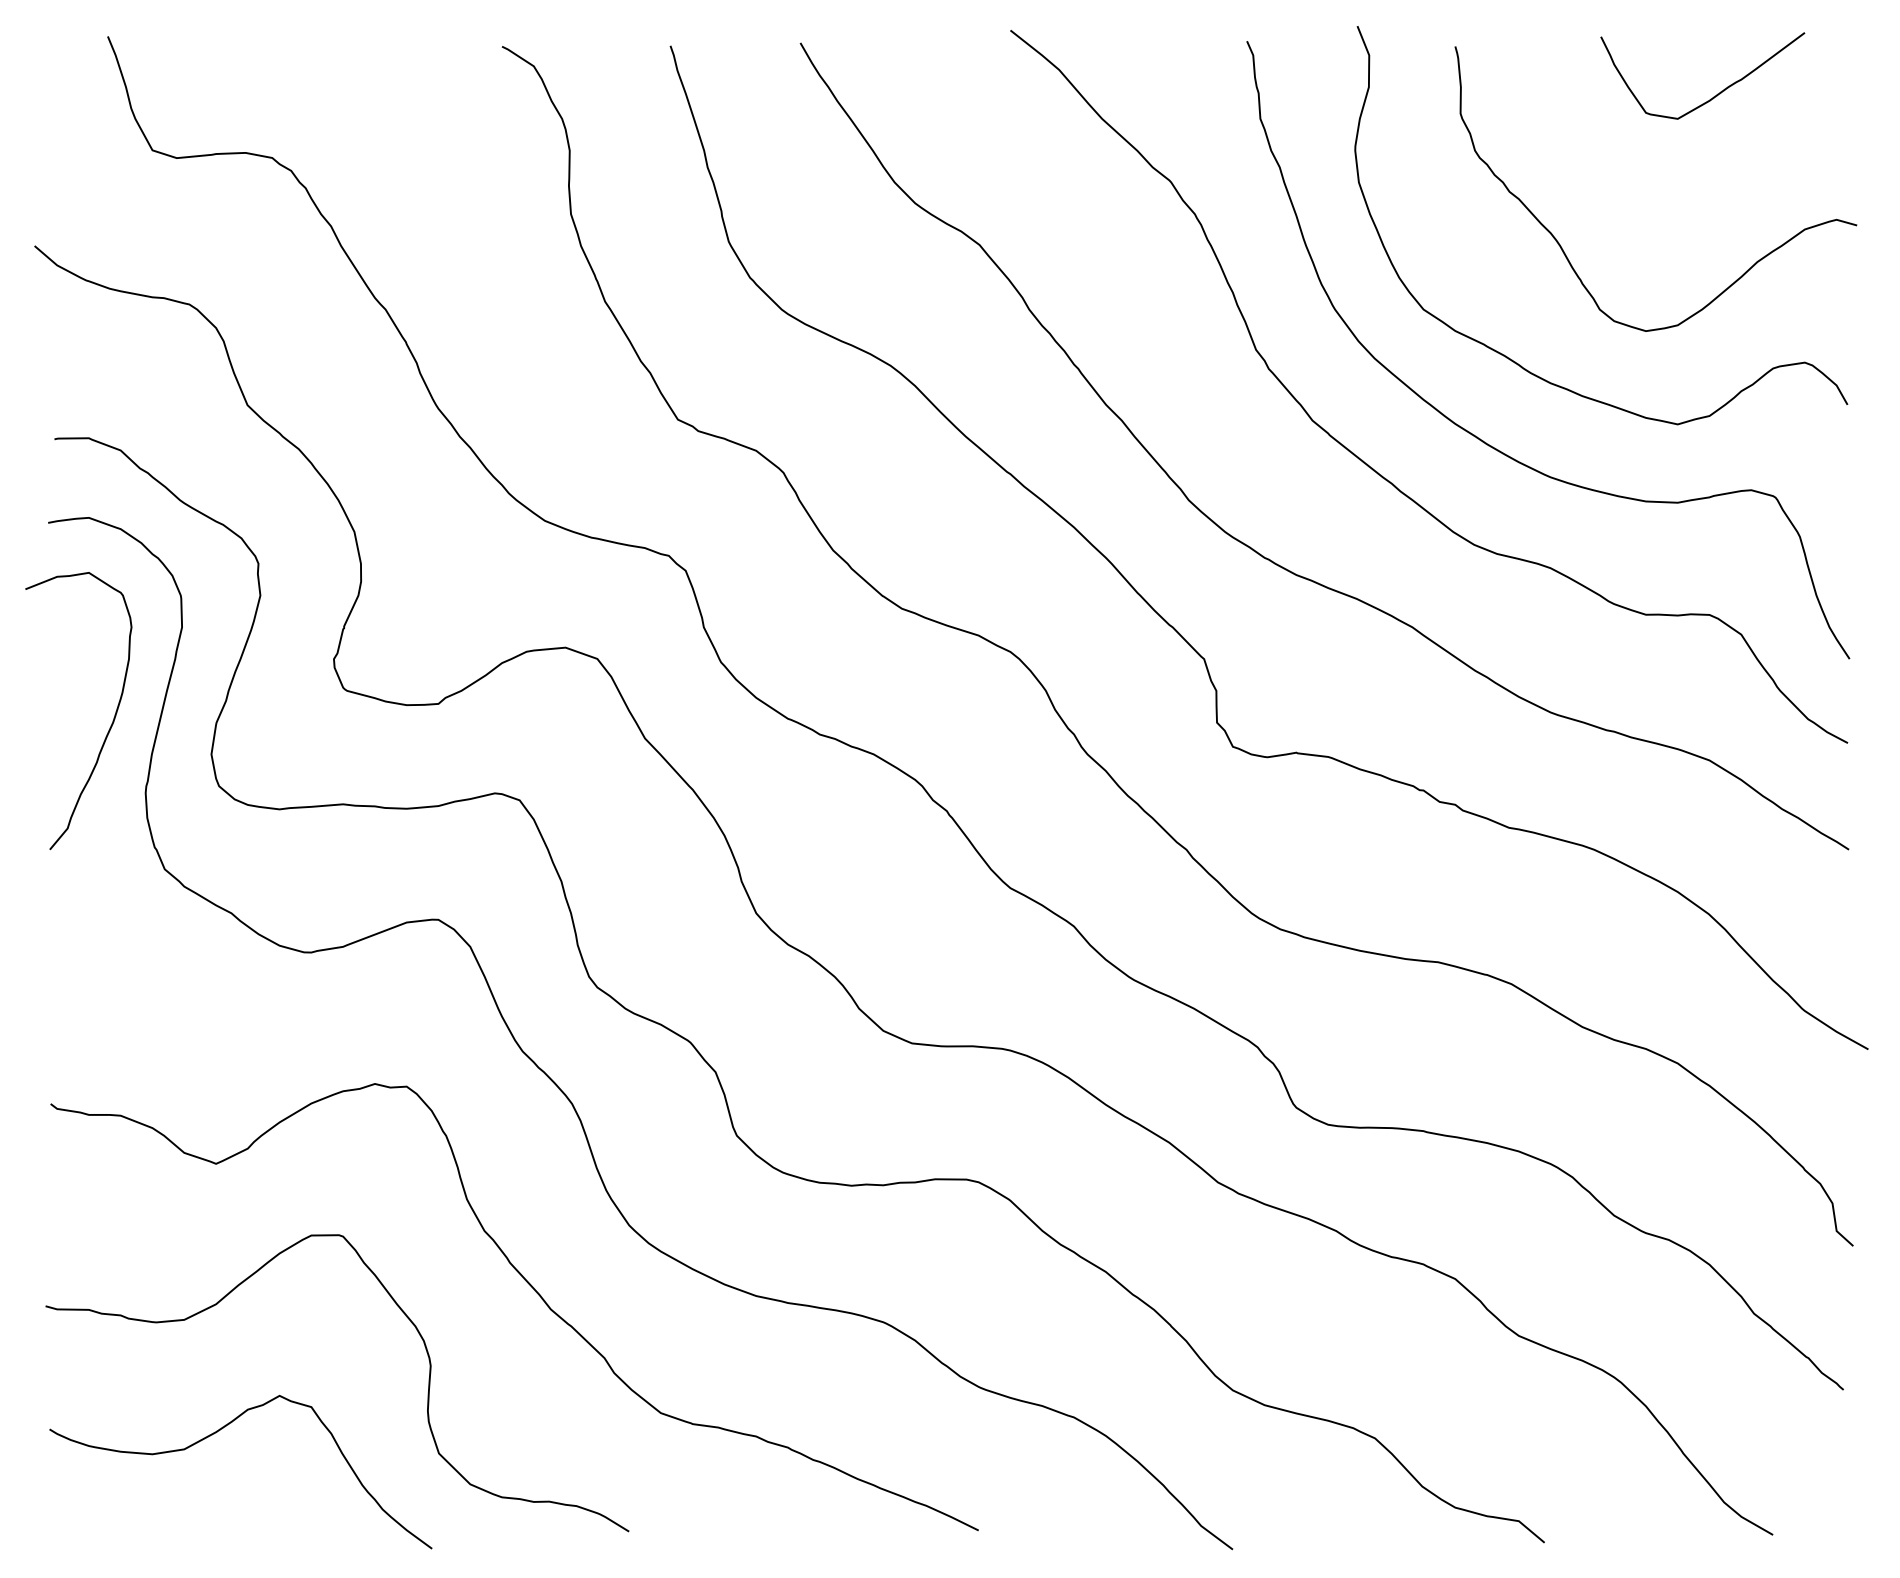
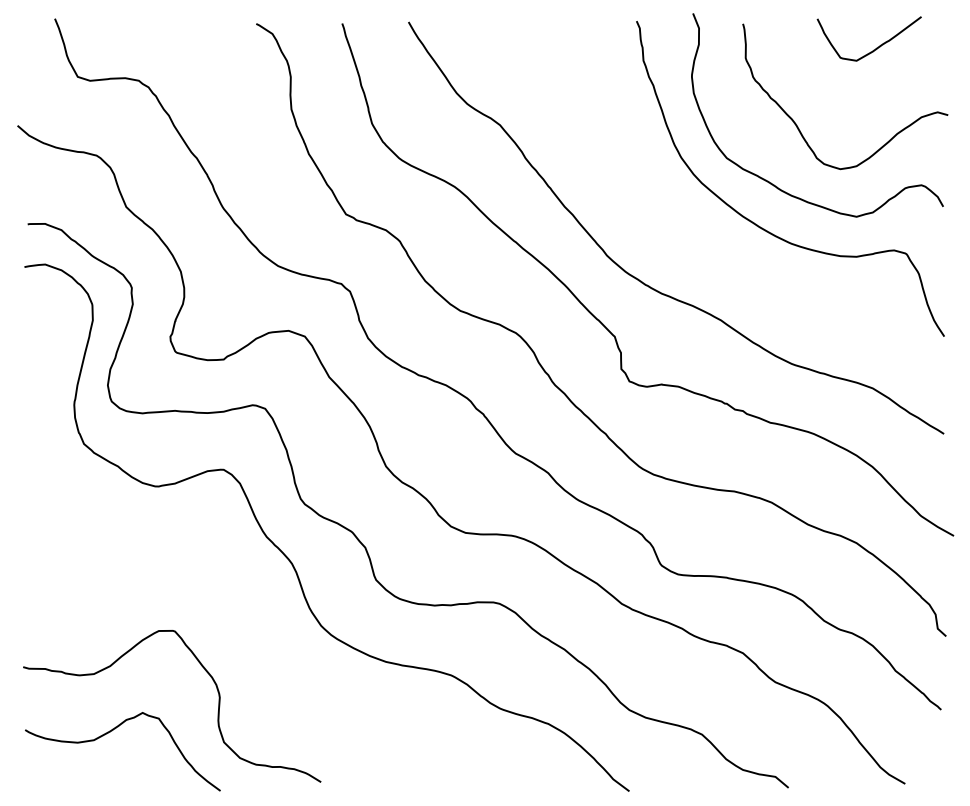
curve: (1366, 460) -> (697, 235), removed
curve: (110, 721) -> (56, 368), removed
curve: (531, 1289) -> (271, 658), removed

